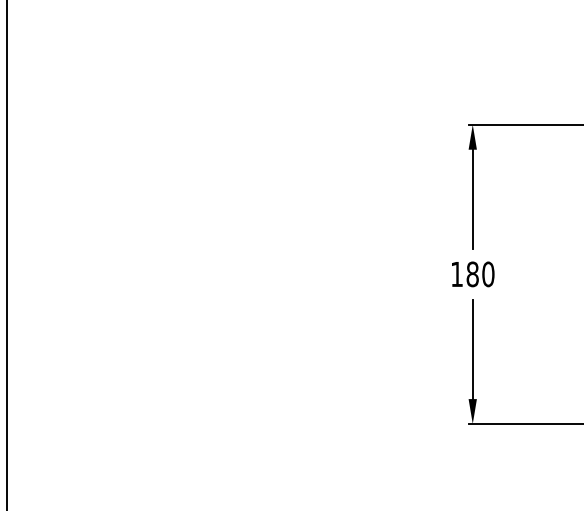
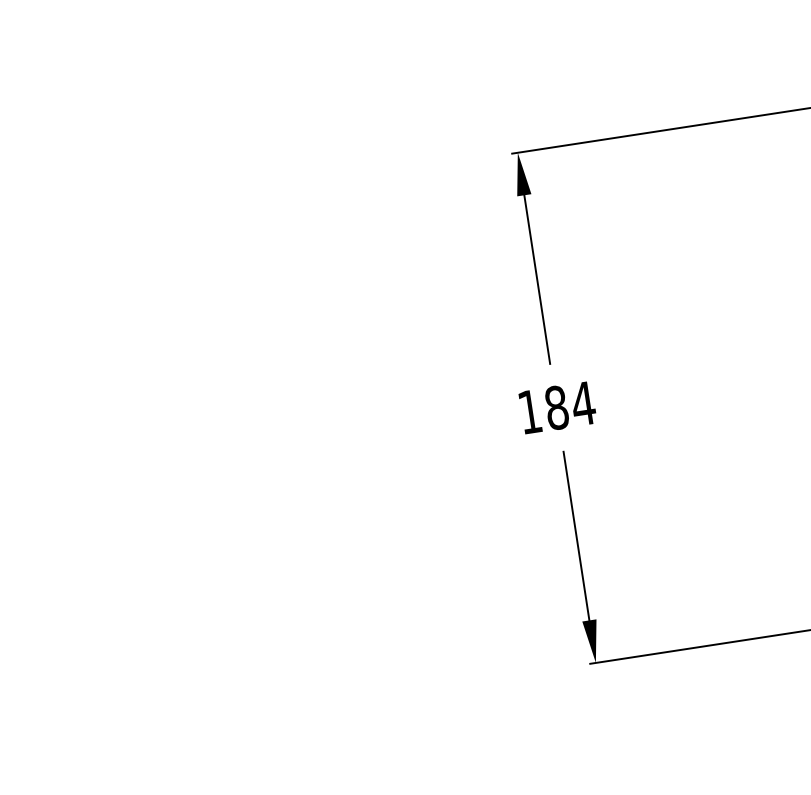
text: (487, 274) -> (582, 404), 180 -> 184

